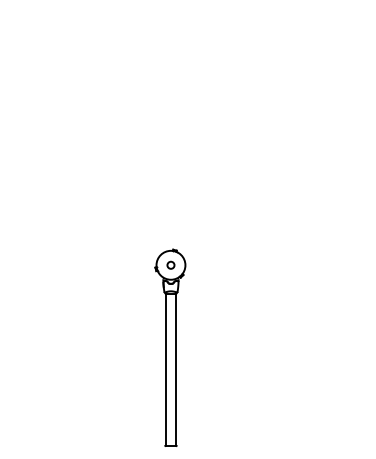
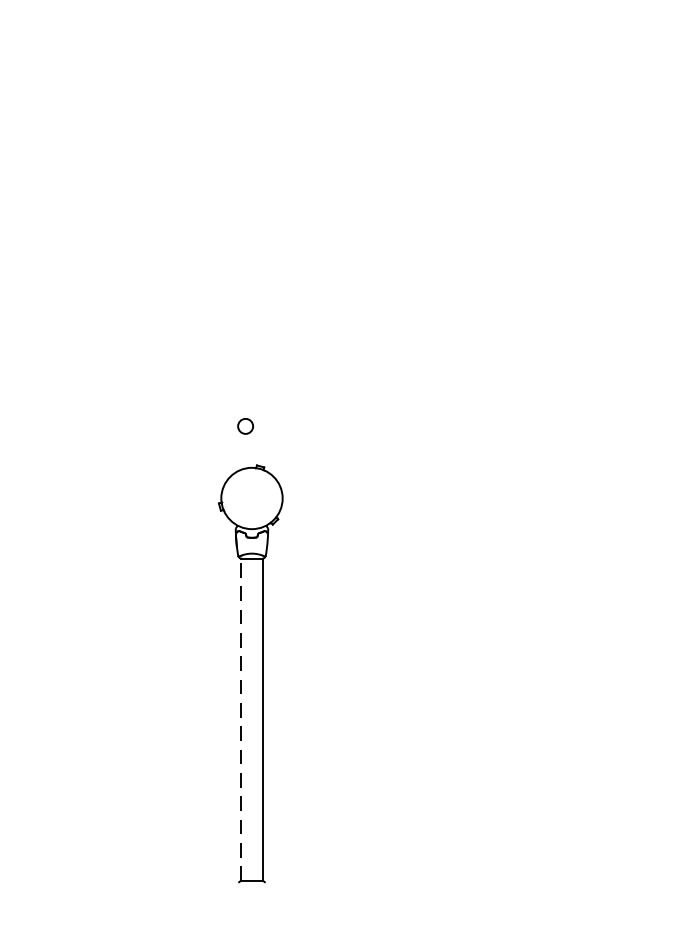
circle: (170, 264) -> (244, 424), moved
line: (165, 369) -> (240, 719), solid -> dashed

